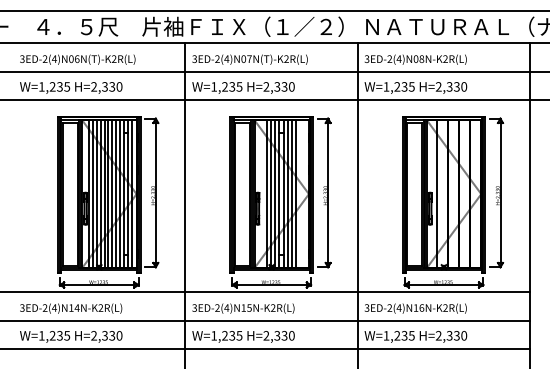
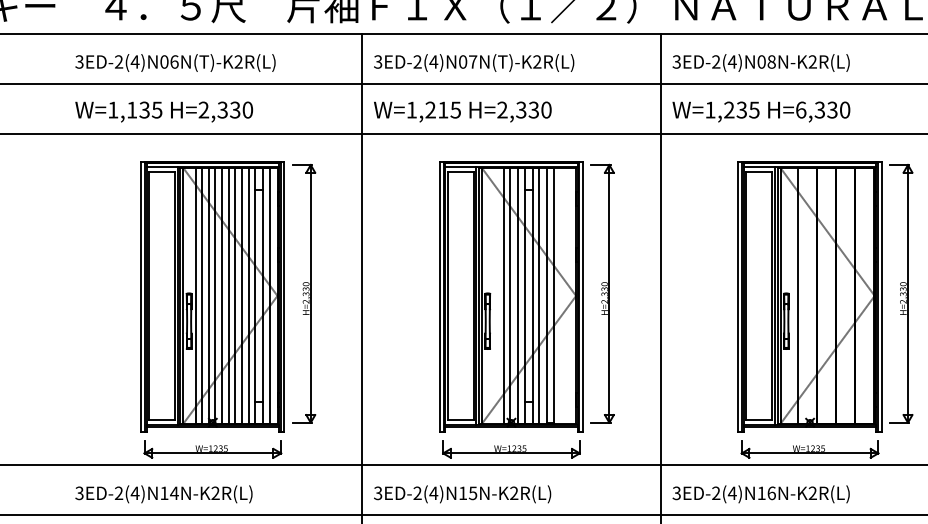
text: (52, 86) -> (131, 109), W=1,235 -> W=1,135
text: (232, 86) -> (443, 109), W=1,235 -> W=1,215
text: (438, 86) -> (800, 109), H=2,330 -> H=6,330

